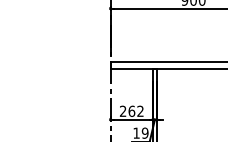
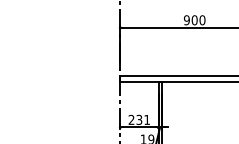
text: (135, 110) -> (142, 119), 262 -> 231

